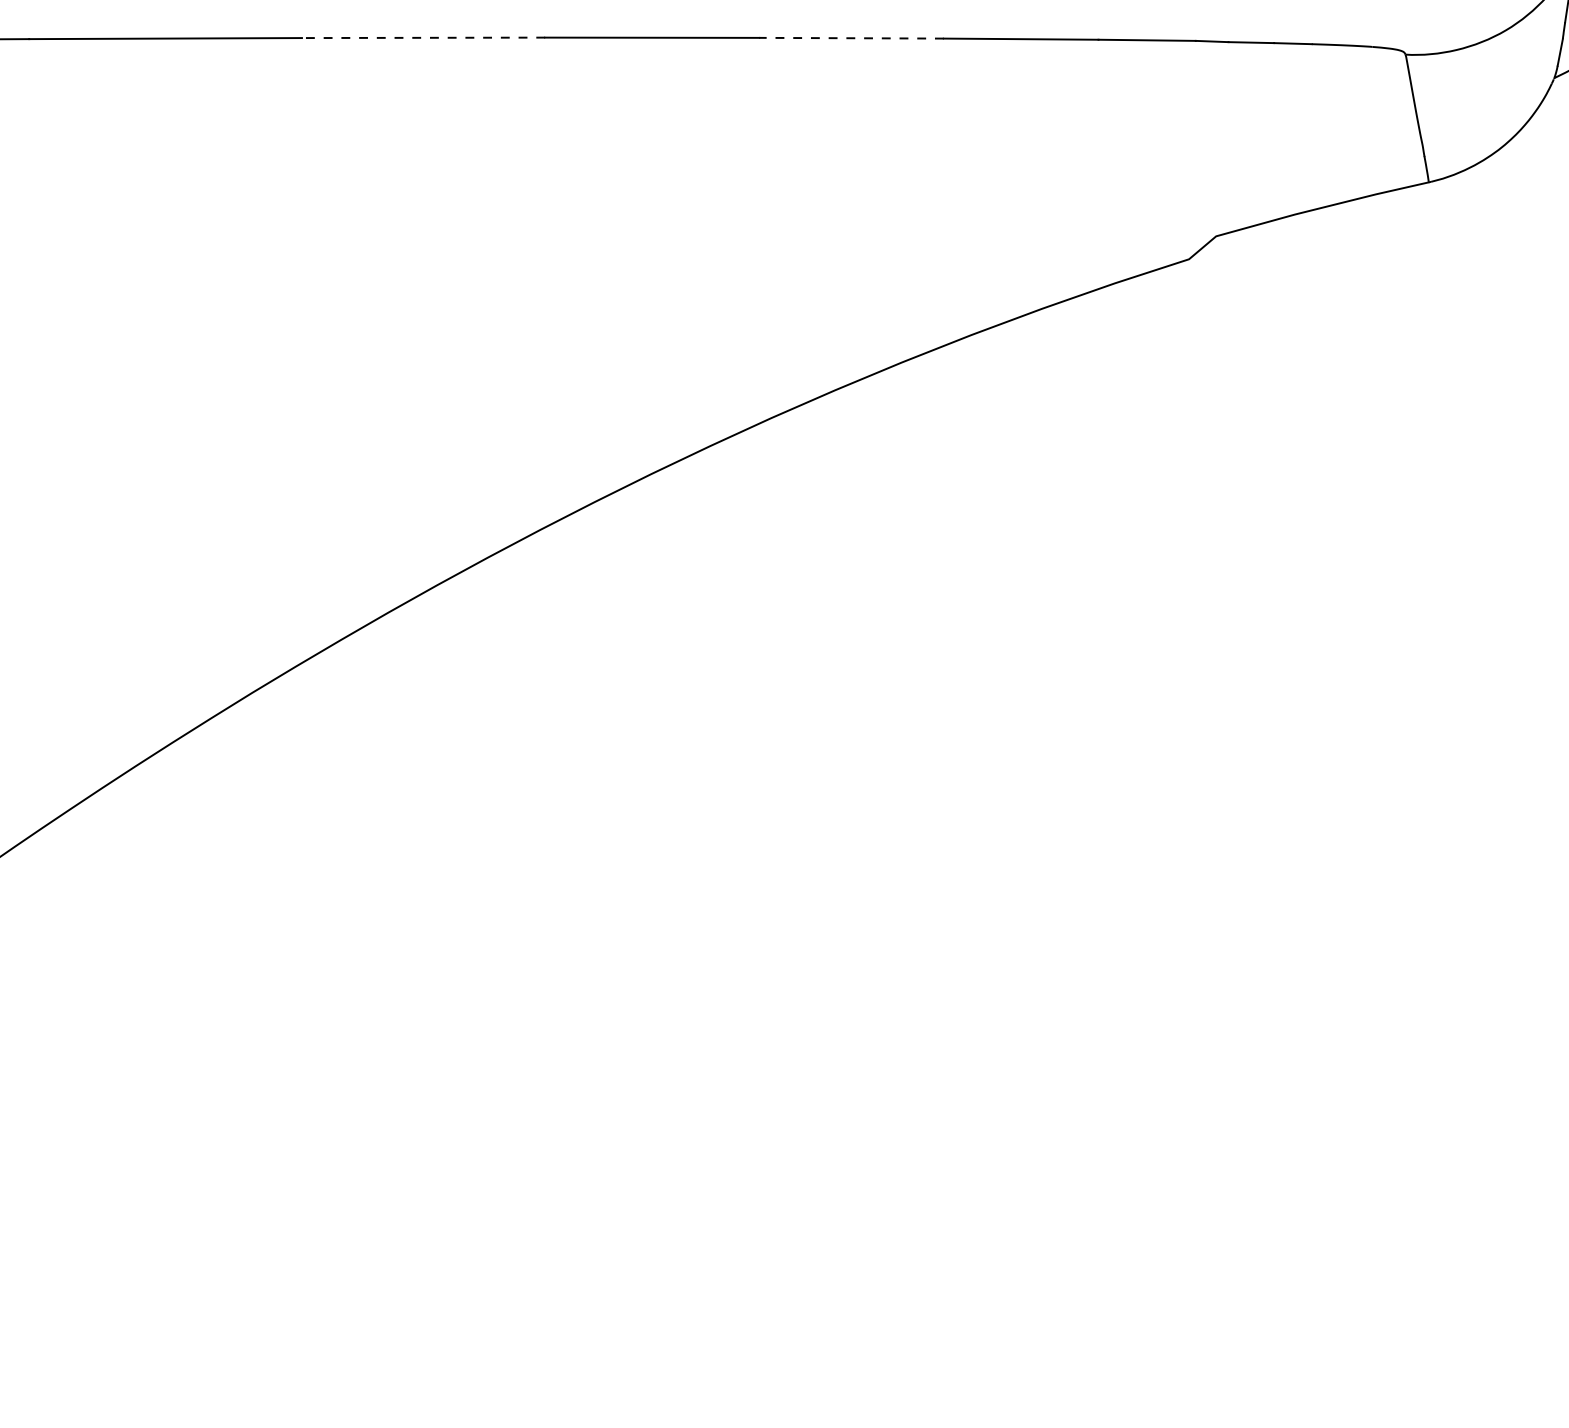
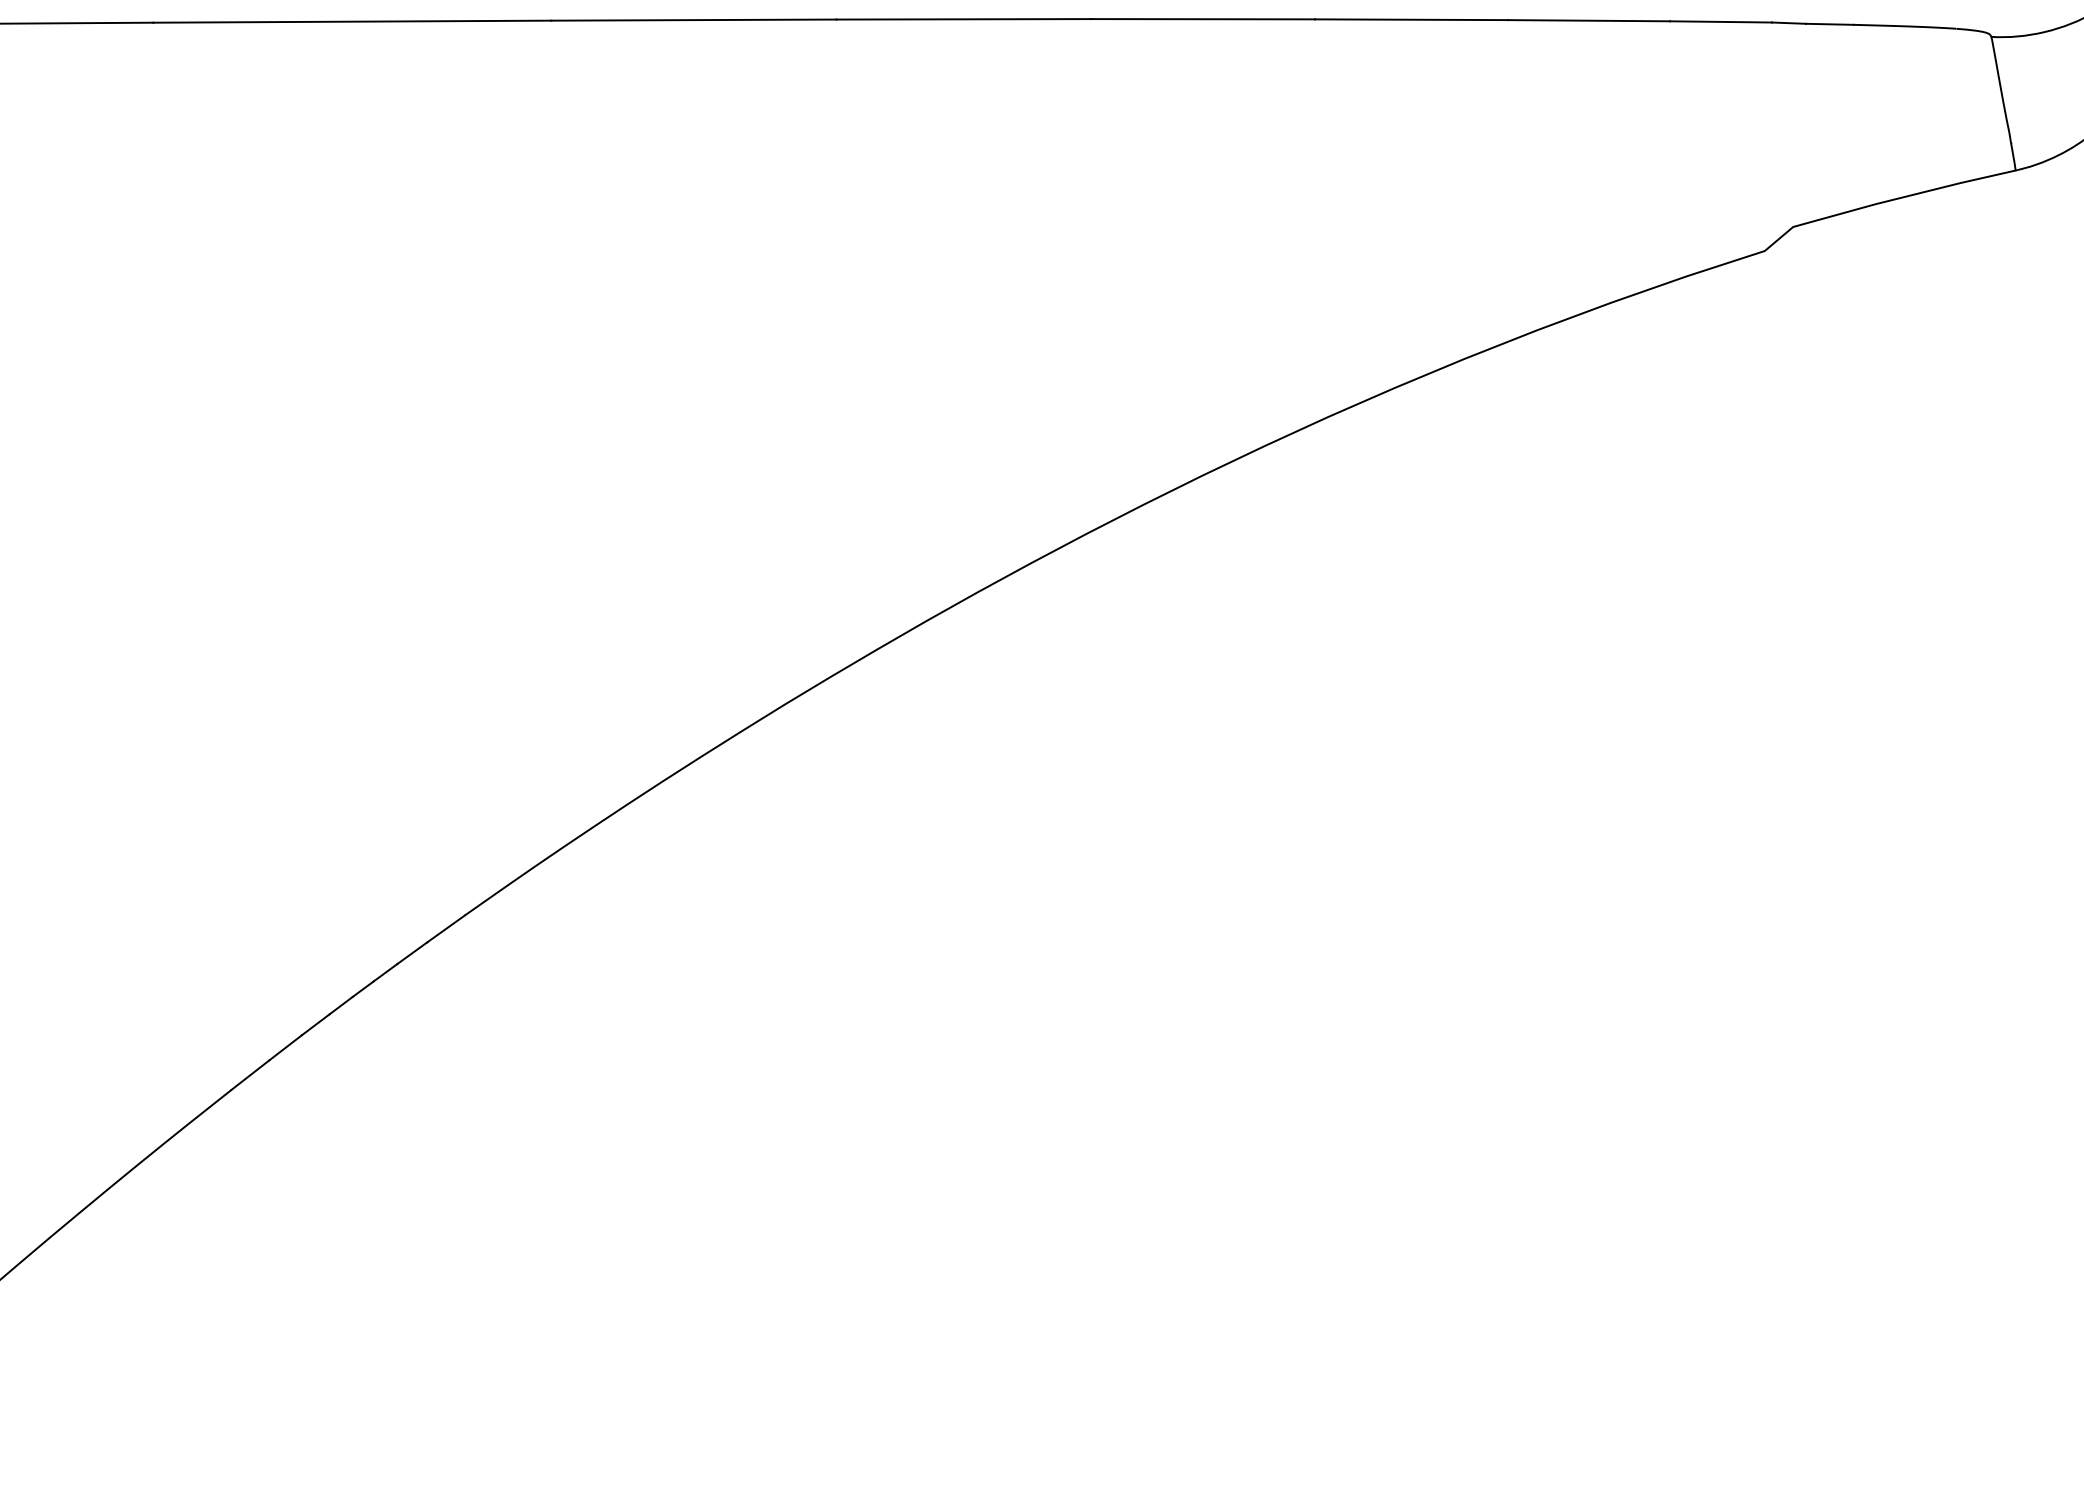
line: (423, 38) -> (963, 19), dashed -> solid
line: (851, 38) -> (1411, 19), dashed -> solid

